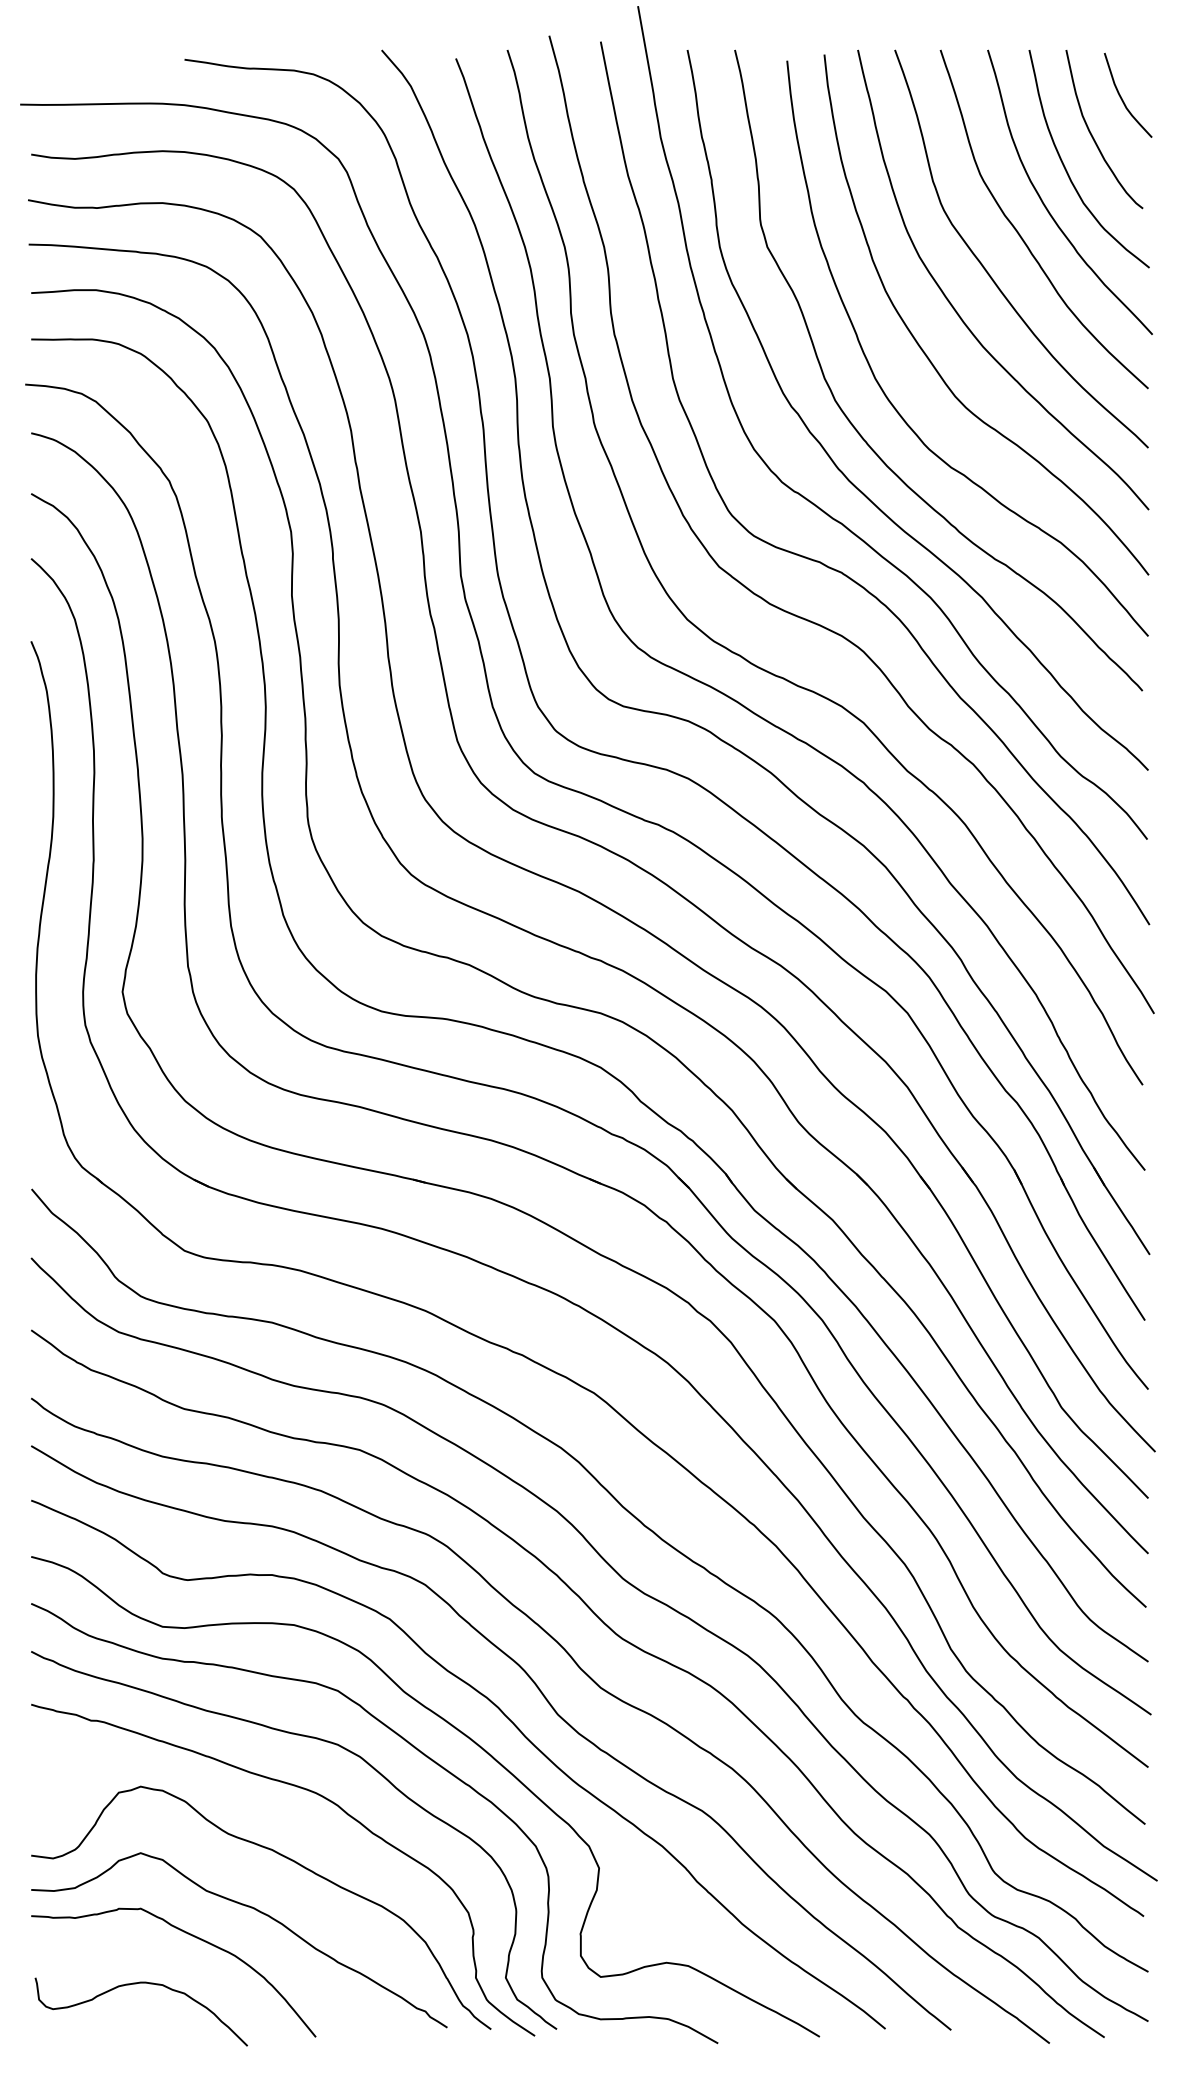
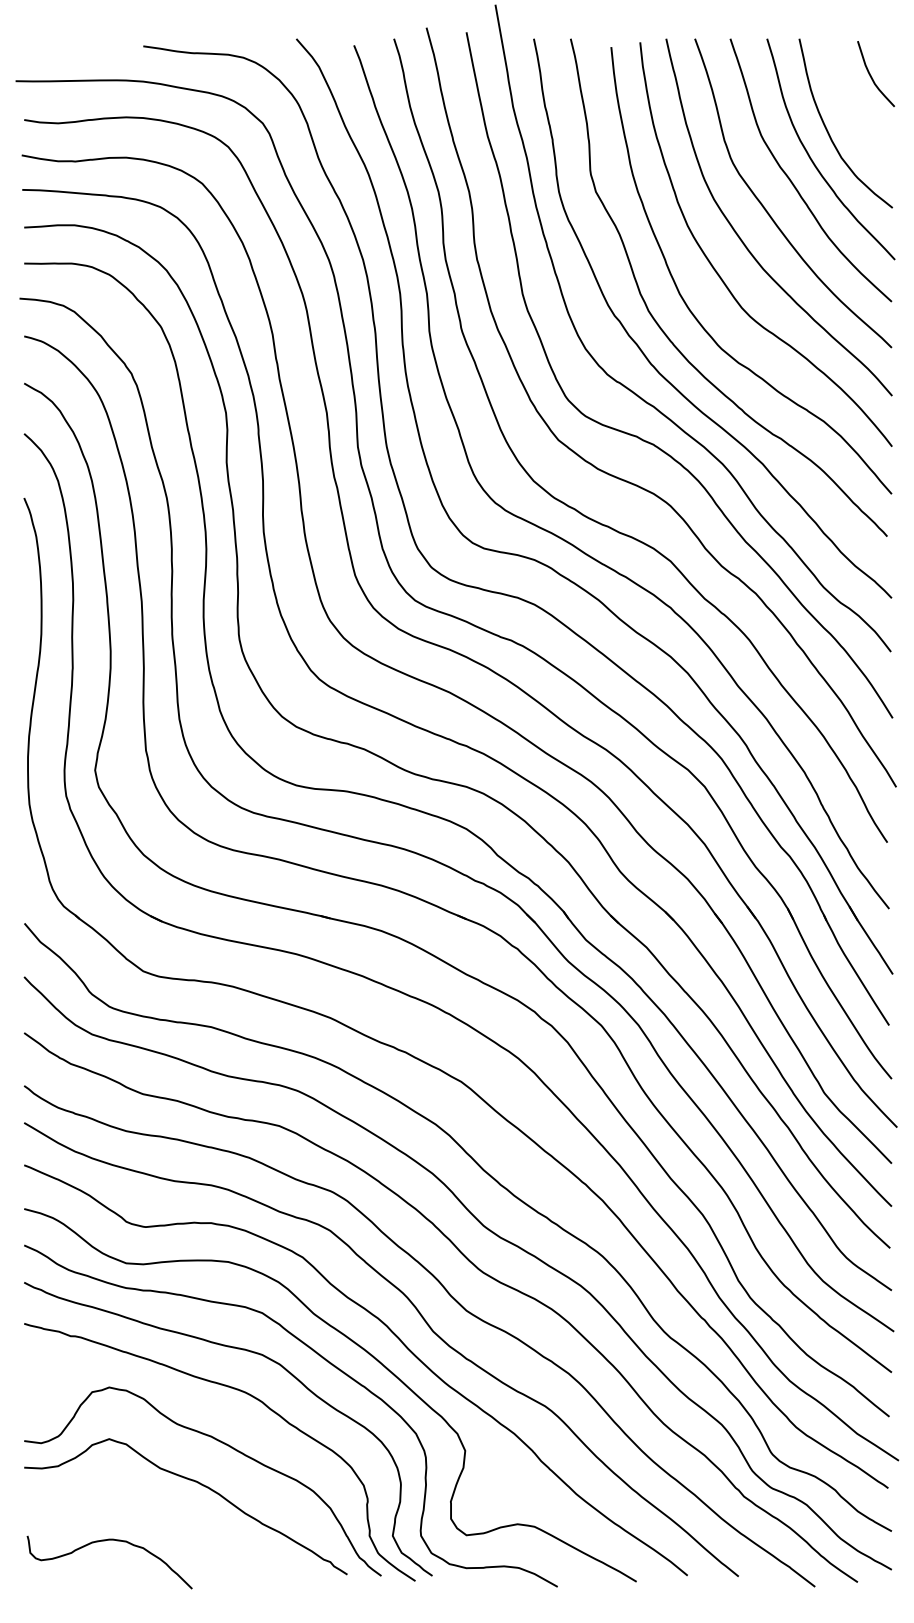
curve: (1092, 134) -> (848, 104), removed
curve: (187, 1934) -> (145, 1502), removed

